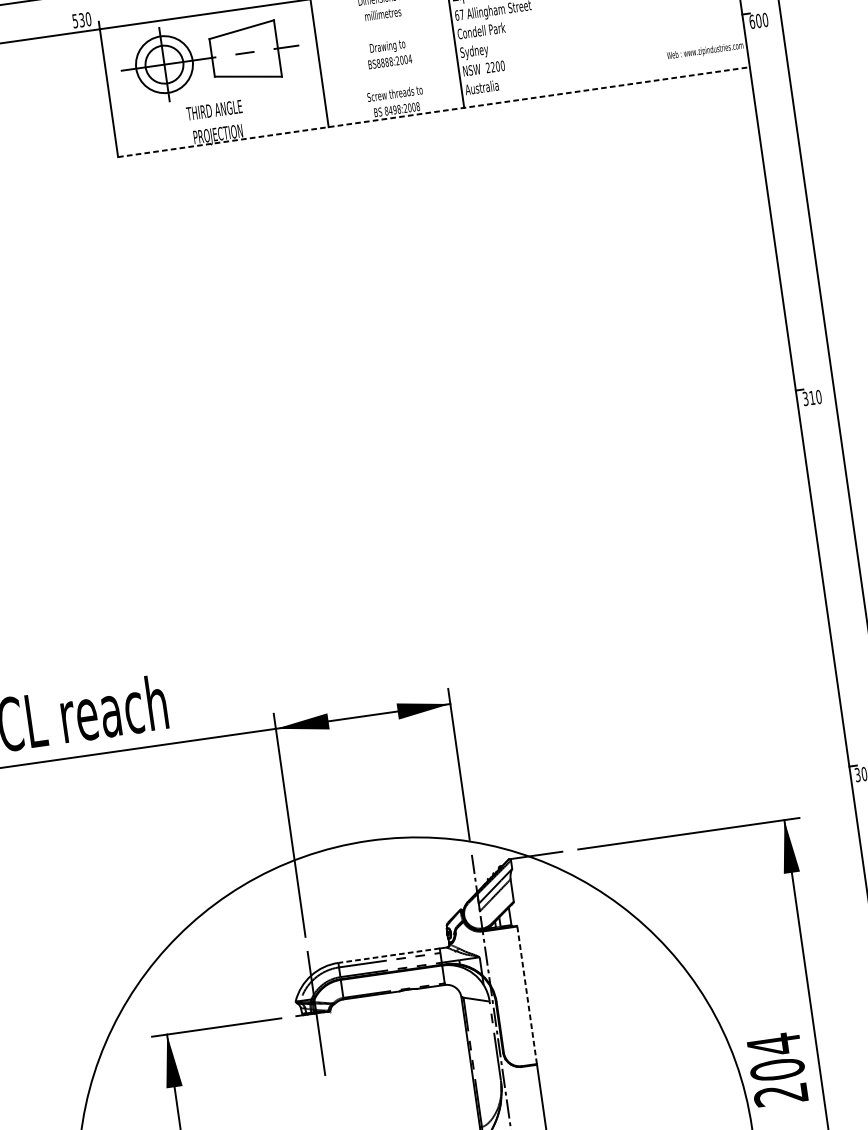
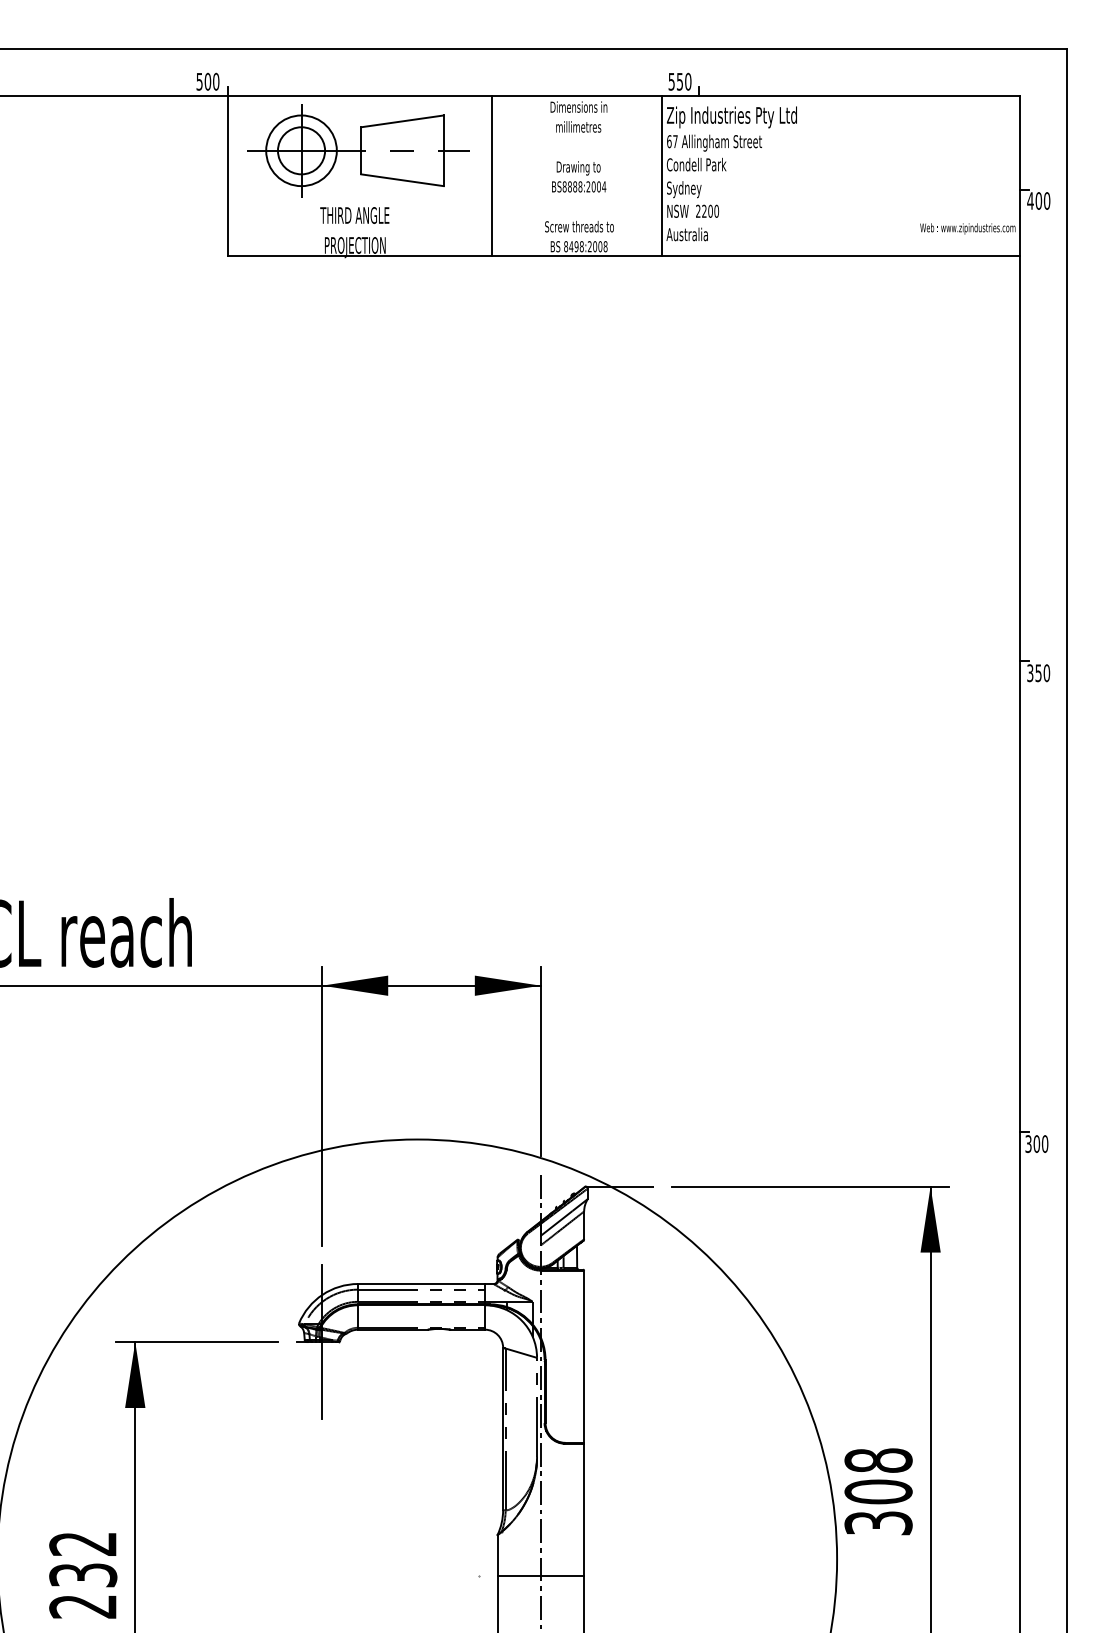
text: (81, 20) -> (207, 81), 530 -> 500
text: (752, 21) -> (1030, 200), 600 -> 400
line: (434, 112) -> (624, 256), dashed -> solid
text: (812, 398) -> (1038, 673), 310 -> 350
line: (389, 956) -> (421, 1284), dashed -> solid
line: (527, 995) -> (584, 1356), dashed -> solid
text: (777, 1069) -> (878, 1491), 204 -> 308

